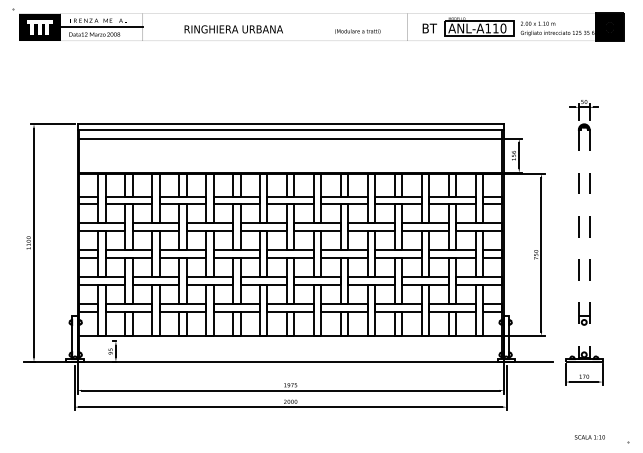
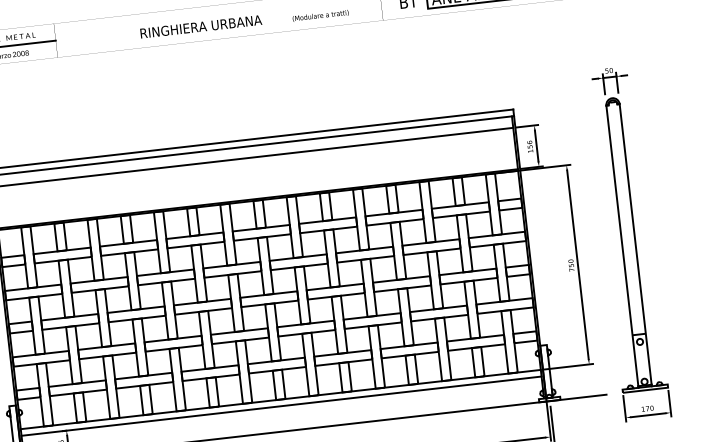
text: (233, 29) -> (200, 26), moved
line: (578, 244) -> (622, 246), dashed -> solid
line: (589, 244) -> (635, 245), dashed -> solid
line: (290, 341) -> (281, 406), added

